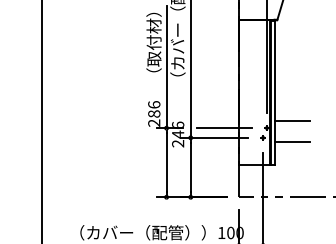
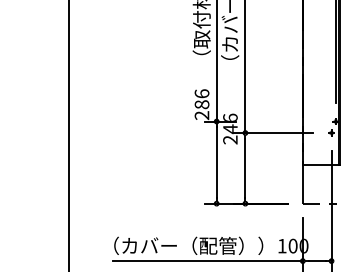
line: (224, 128) -> (285, 121), removed

